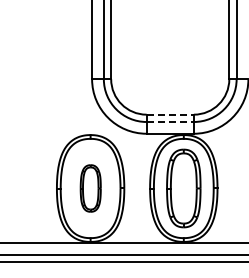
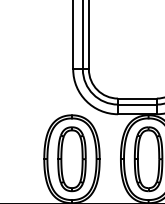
line: (170, 114) -> (137, 98), dashed -> solid
line: (170, 122) -> (137, 104), dashed -> solid
part: (90, 188) -> (71, 159), size x1.67

